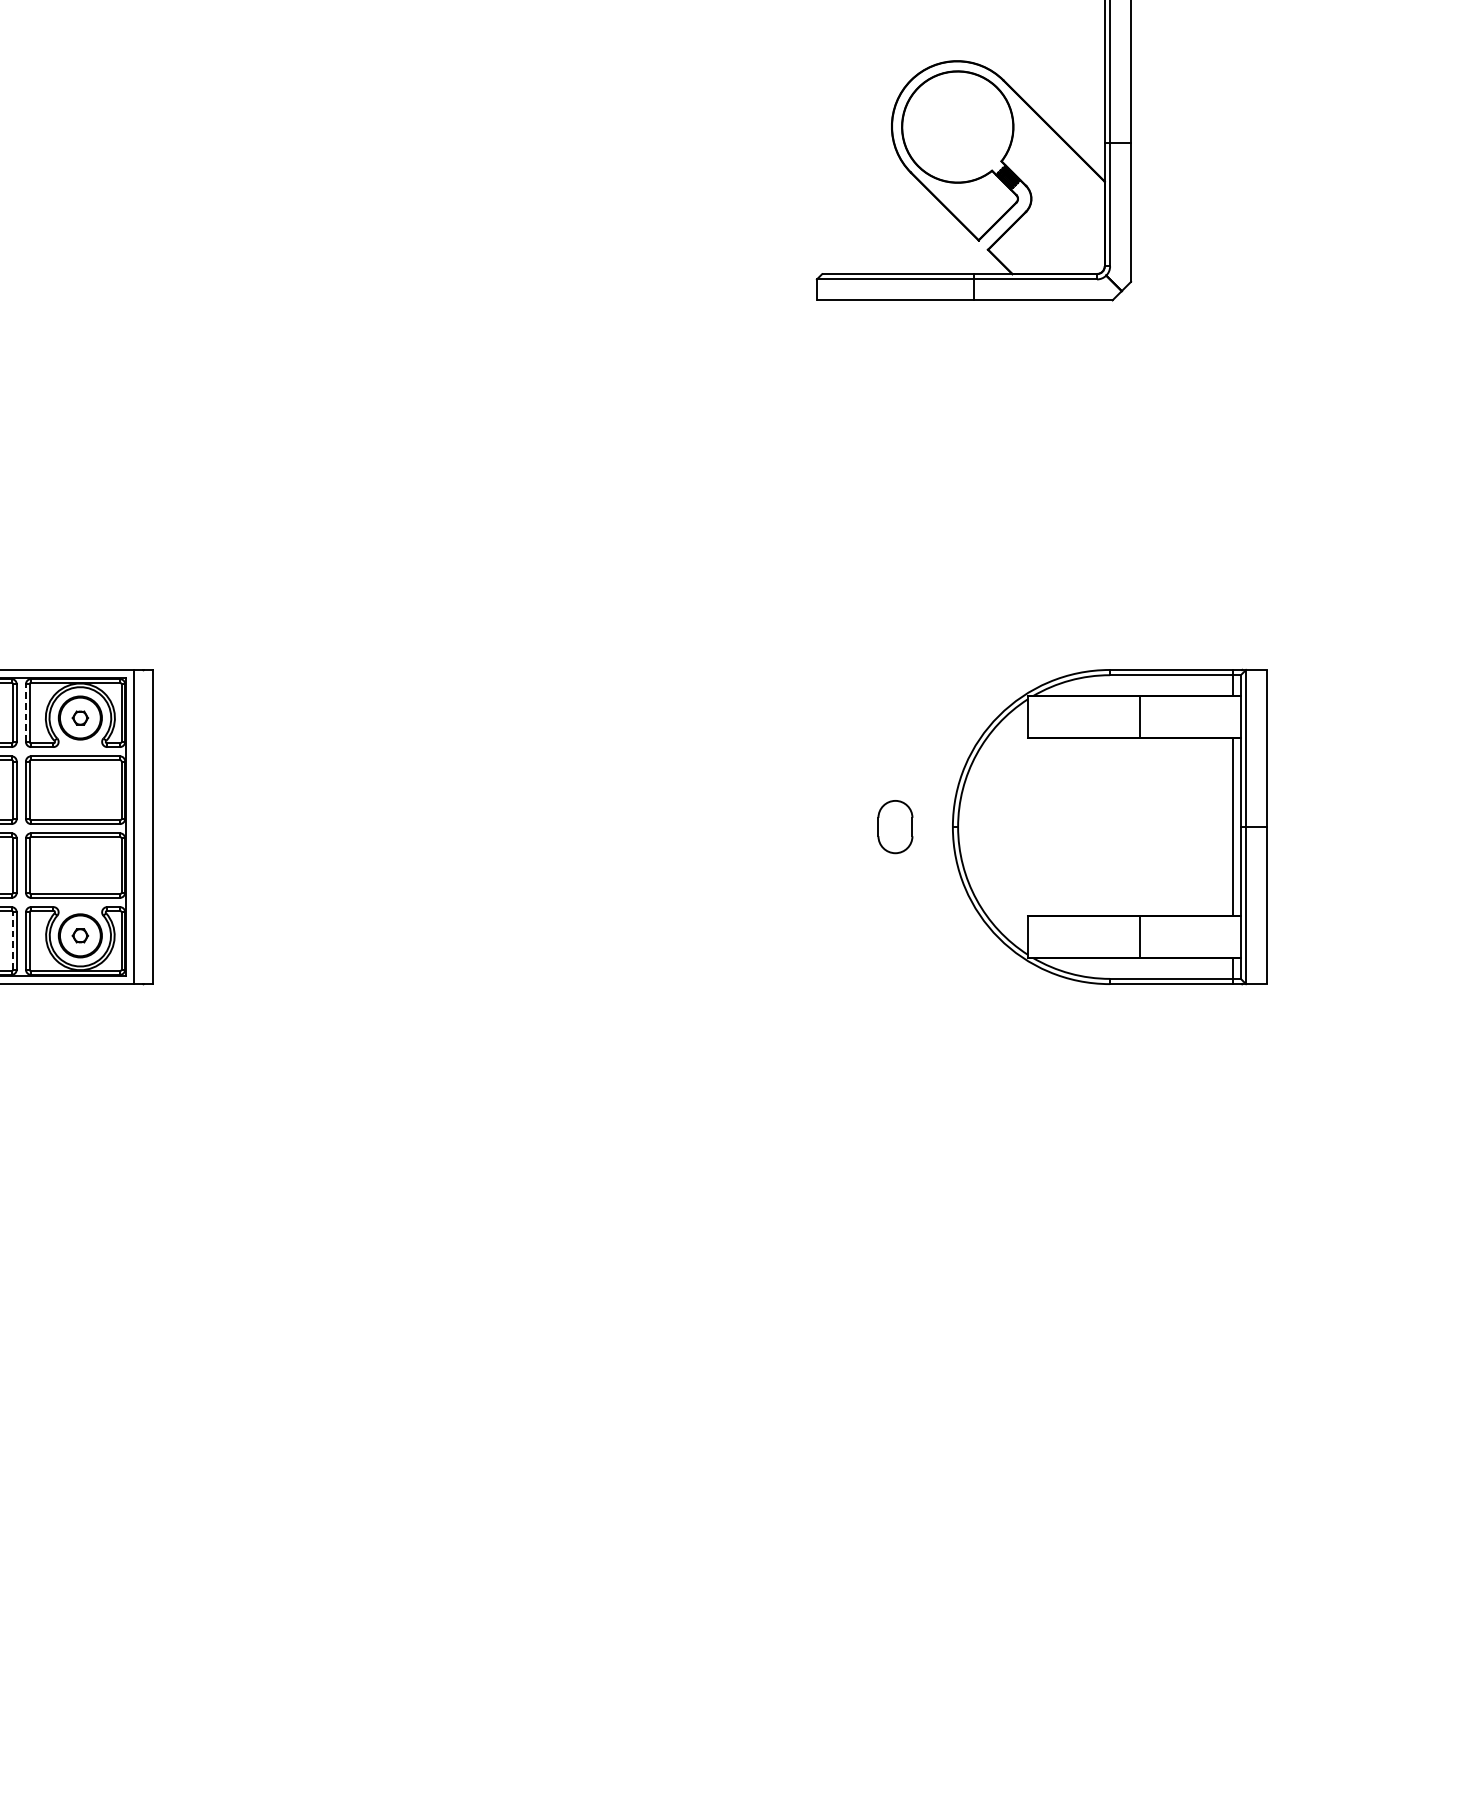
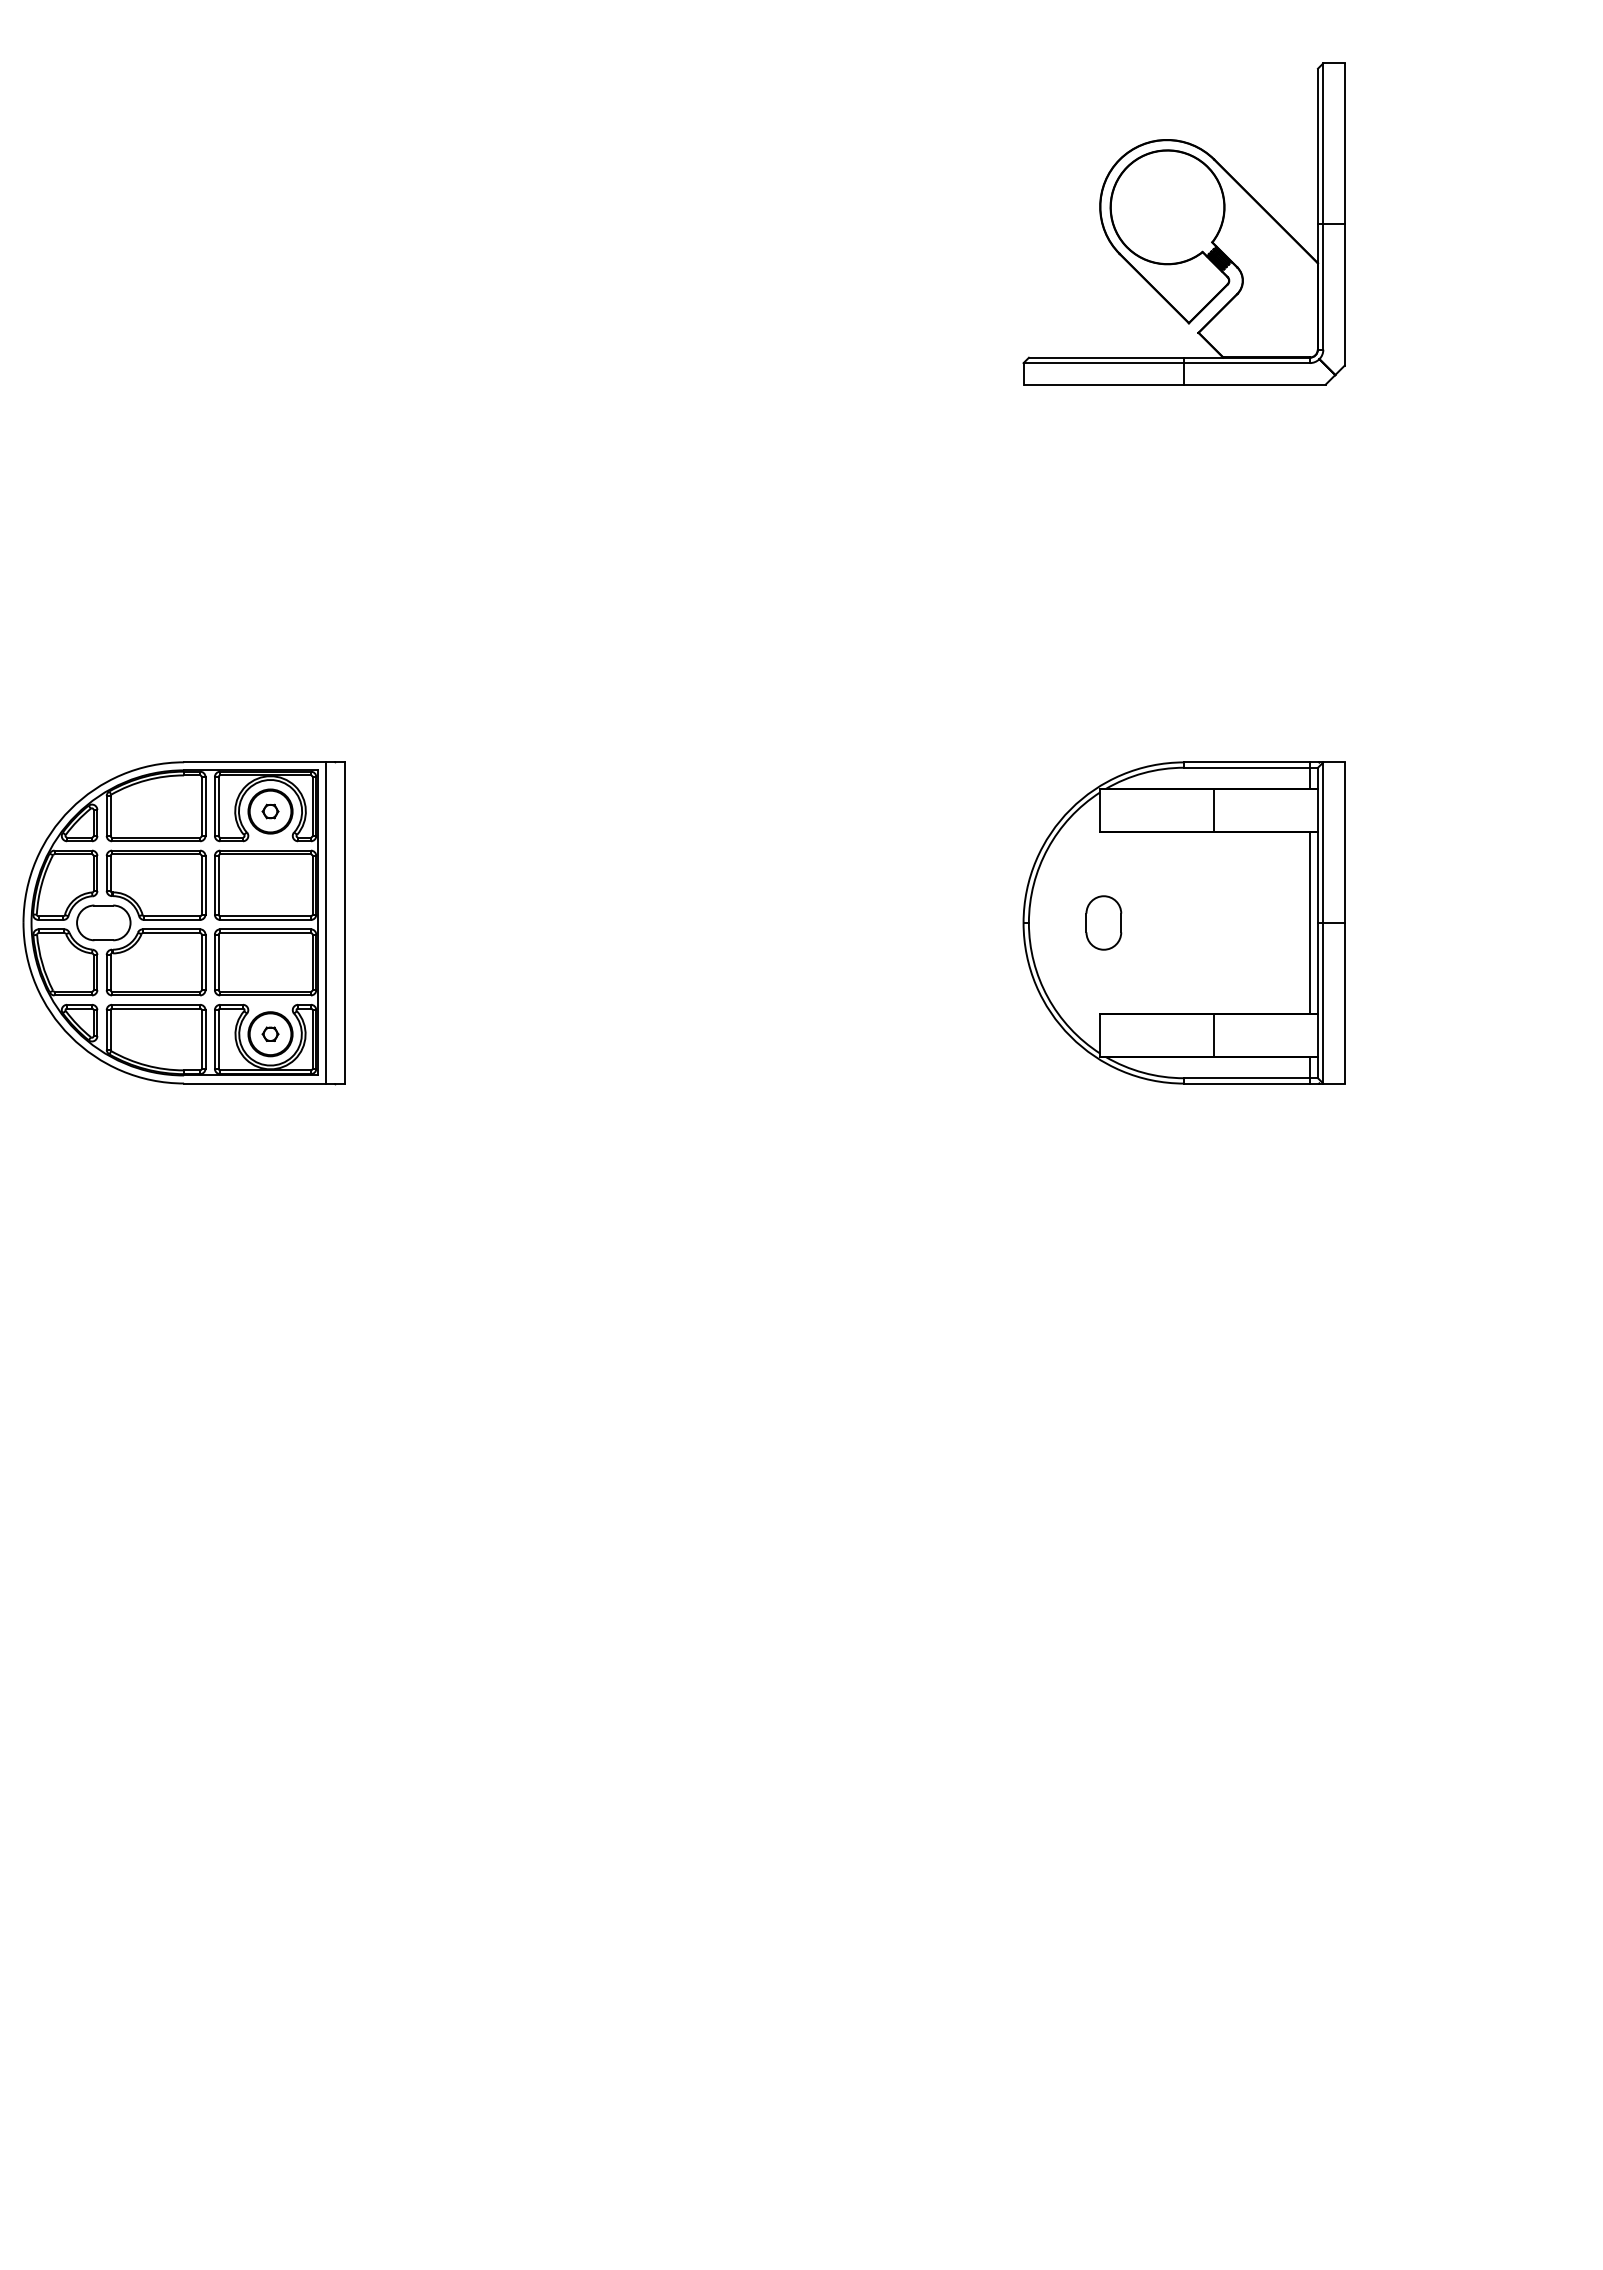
line: (25, 712) -> (214, 805), dashed -> solid
part: (1109, 826) -> (1183, 922), moved
line: (12, 940) -> (201, 1038), dashed -> solid

